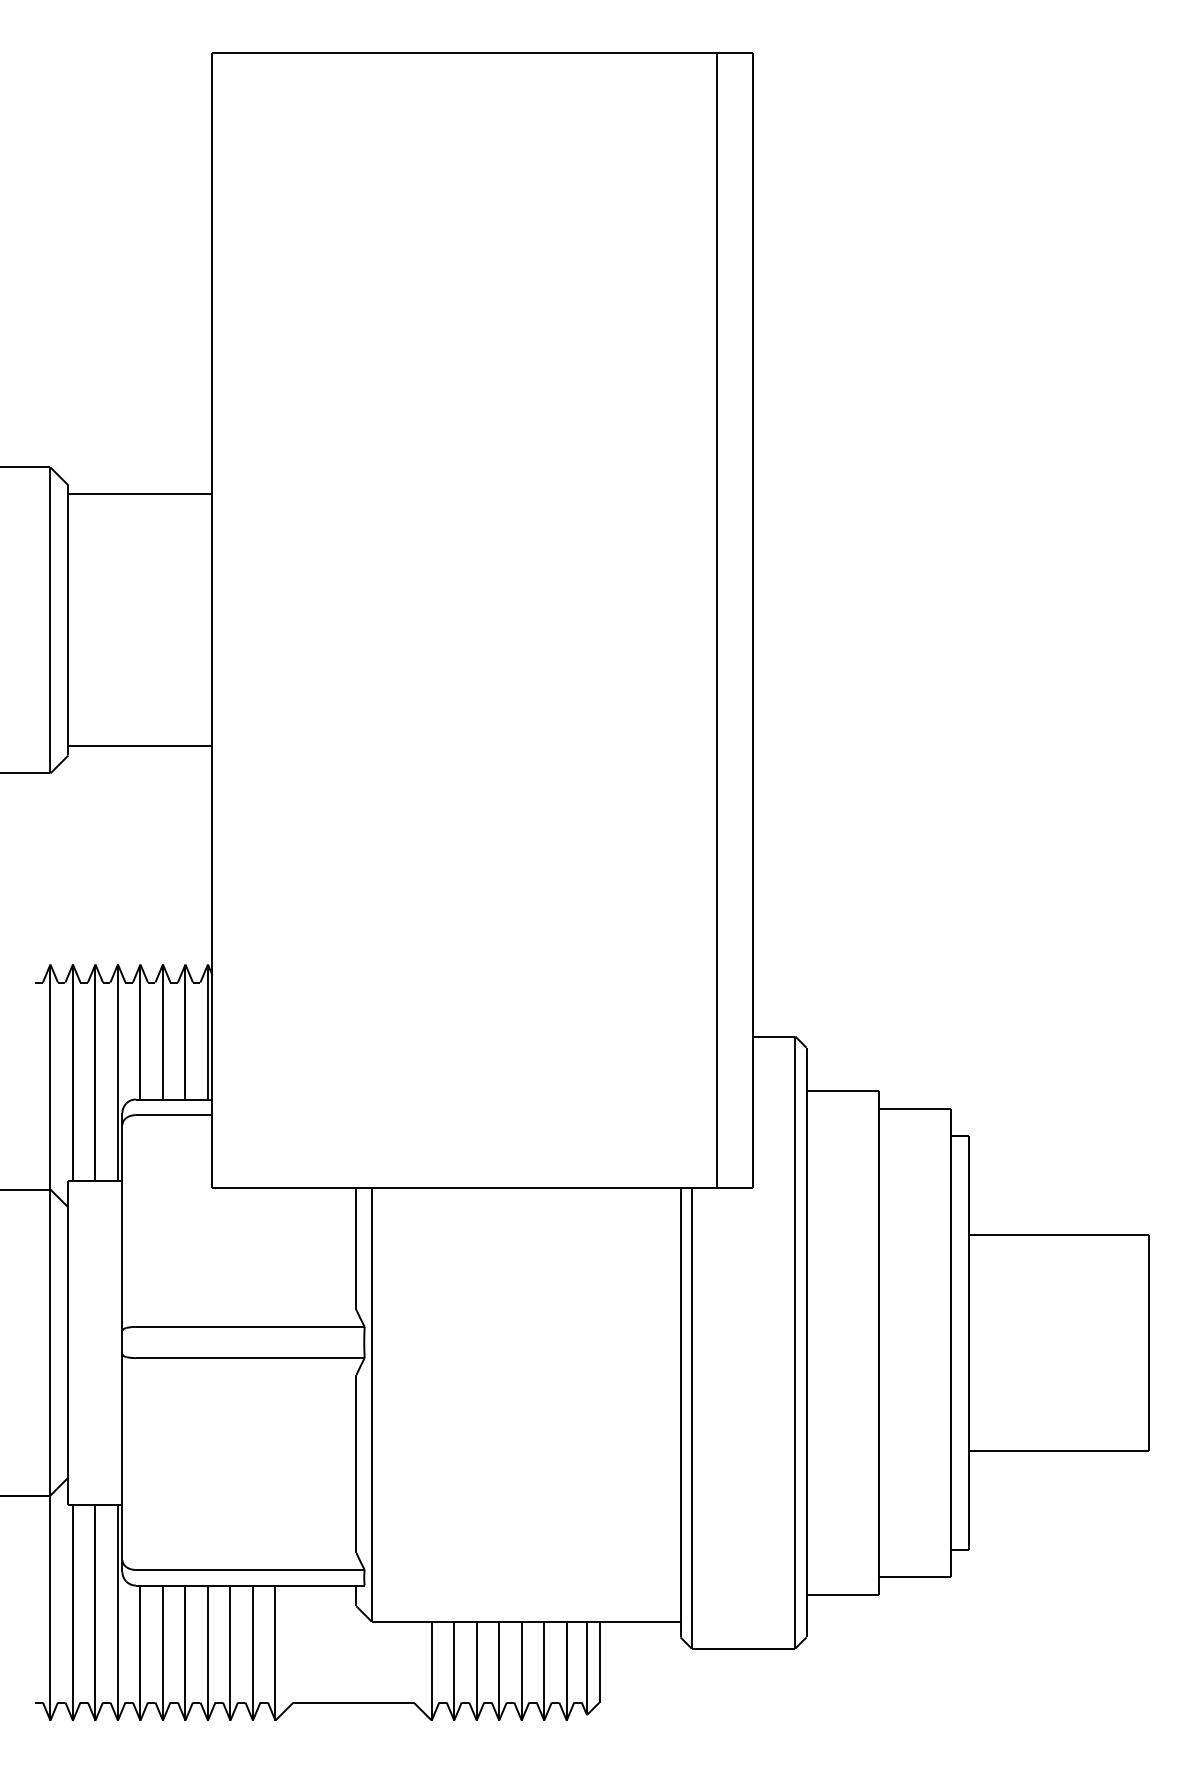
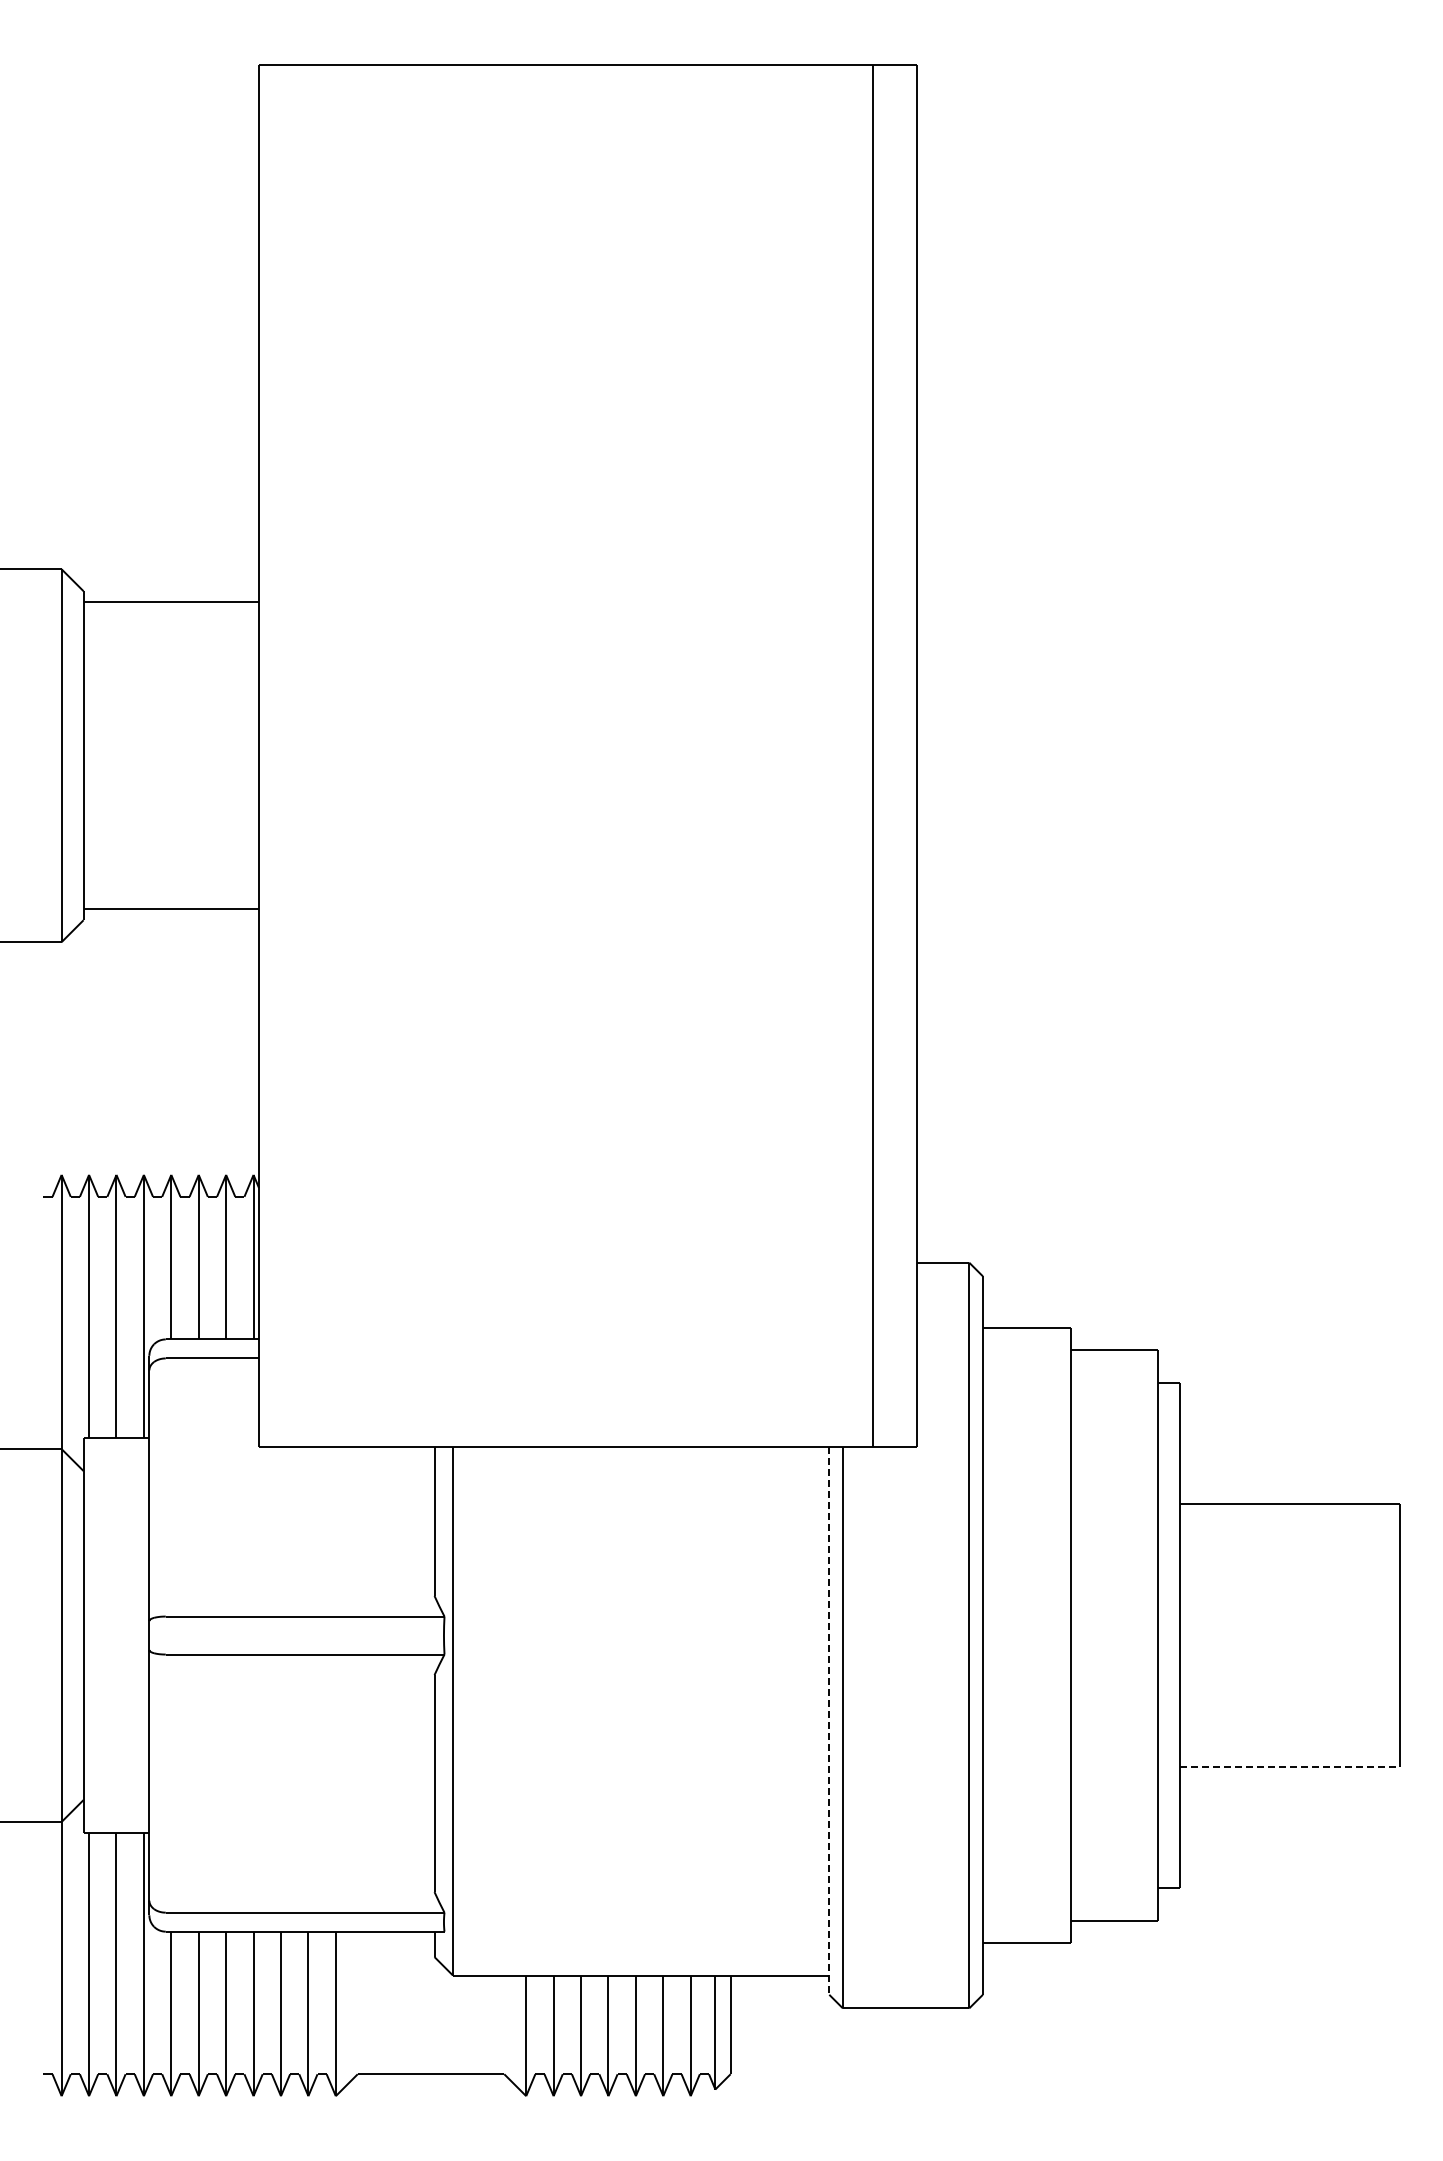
line: (680, 1413) -> (829, 1721), solid -> dashed
line: (1058, 1450) -> (1289, 1767), solid -> dashed

